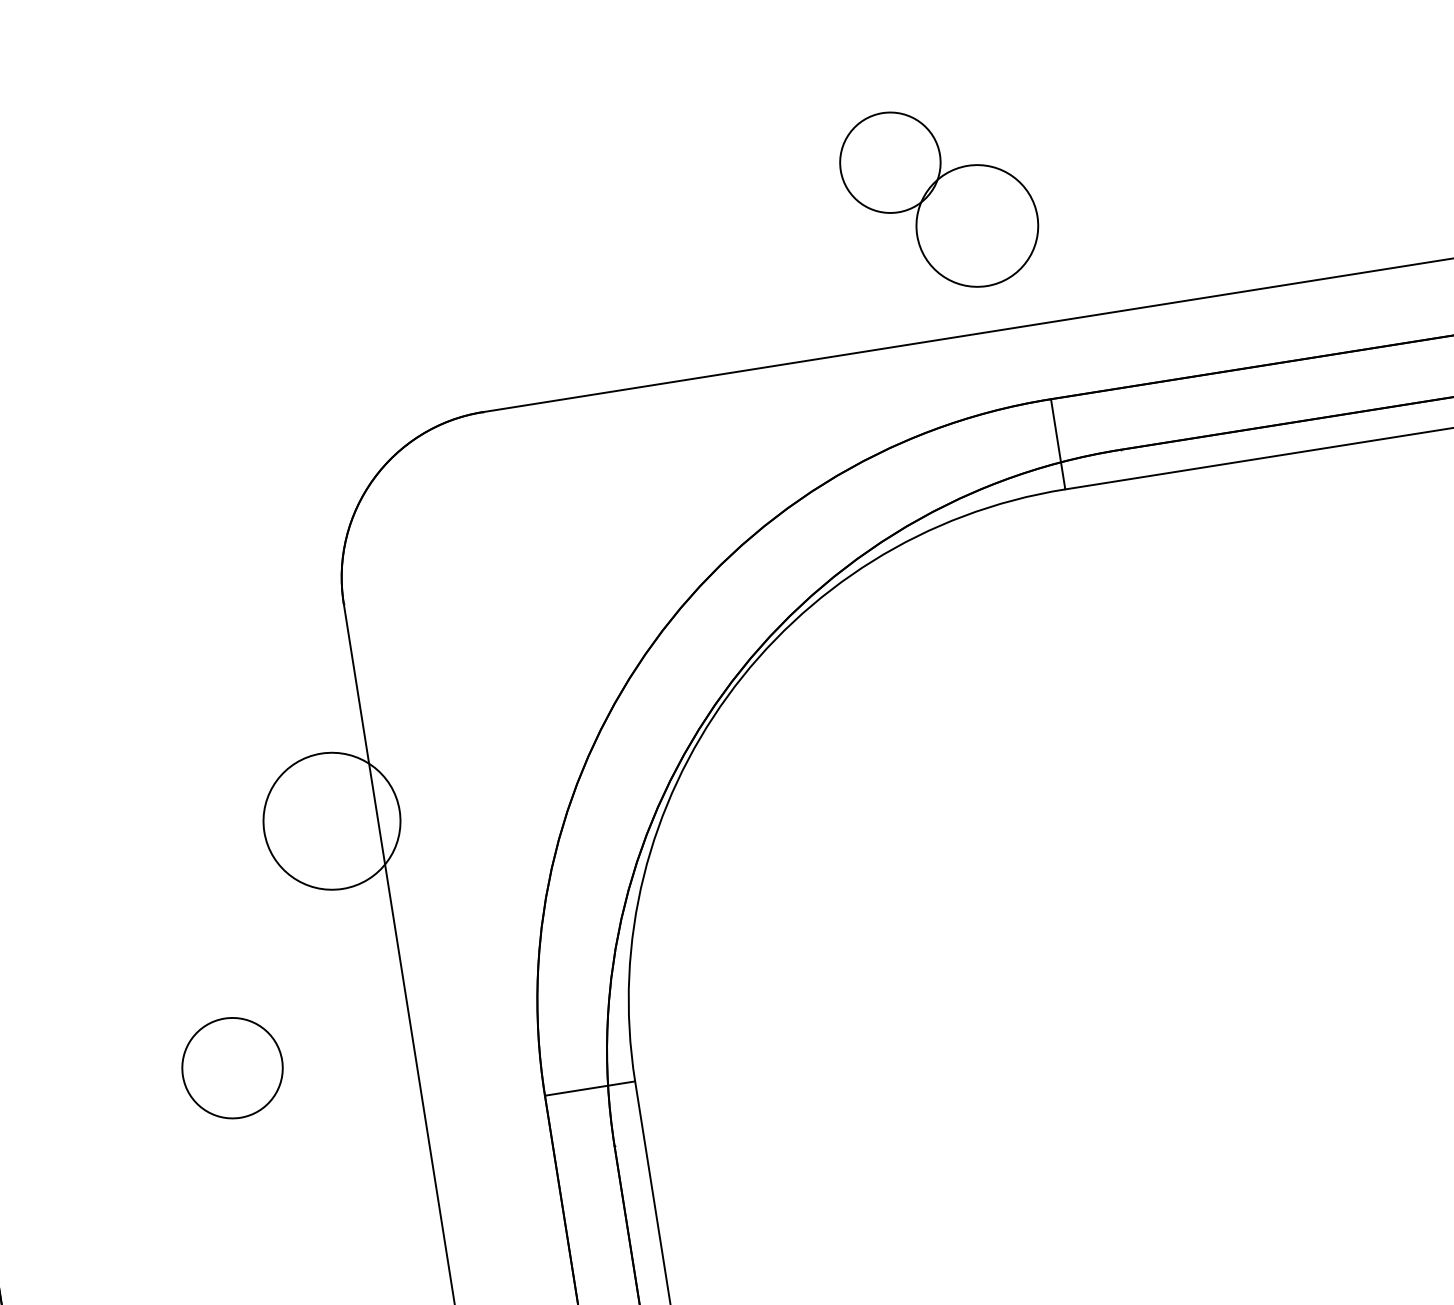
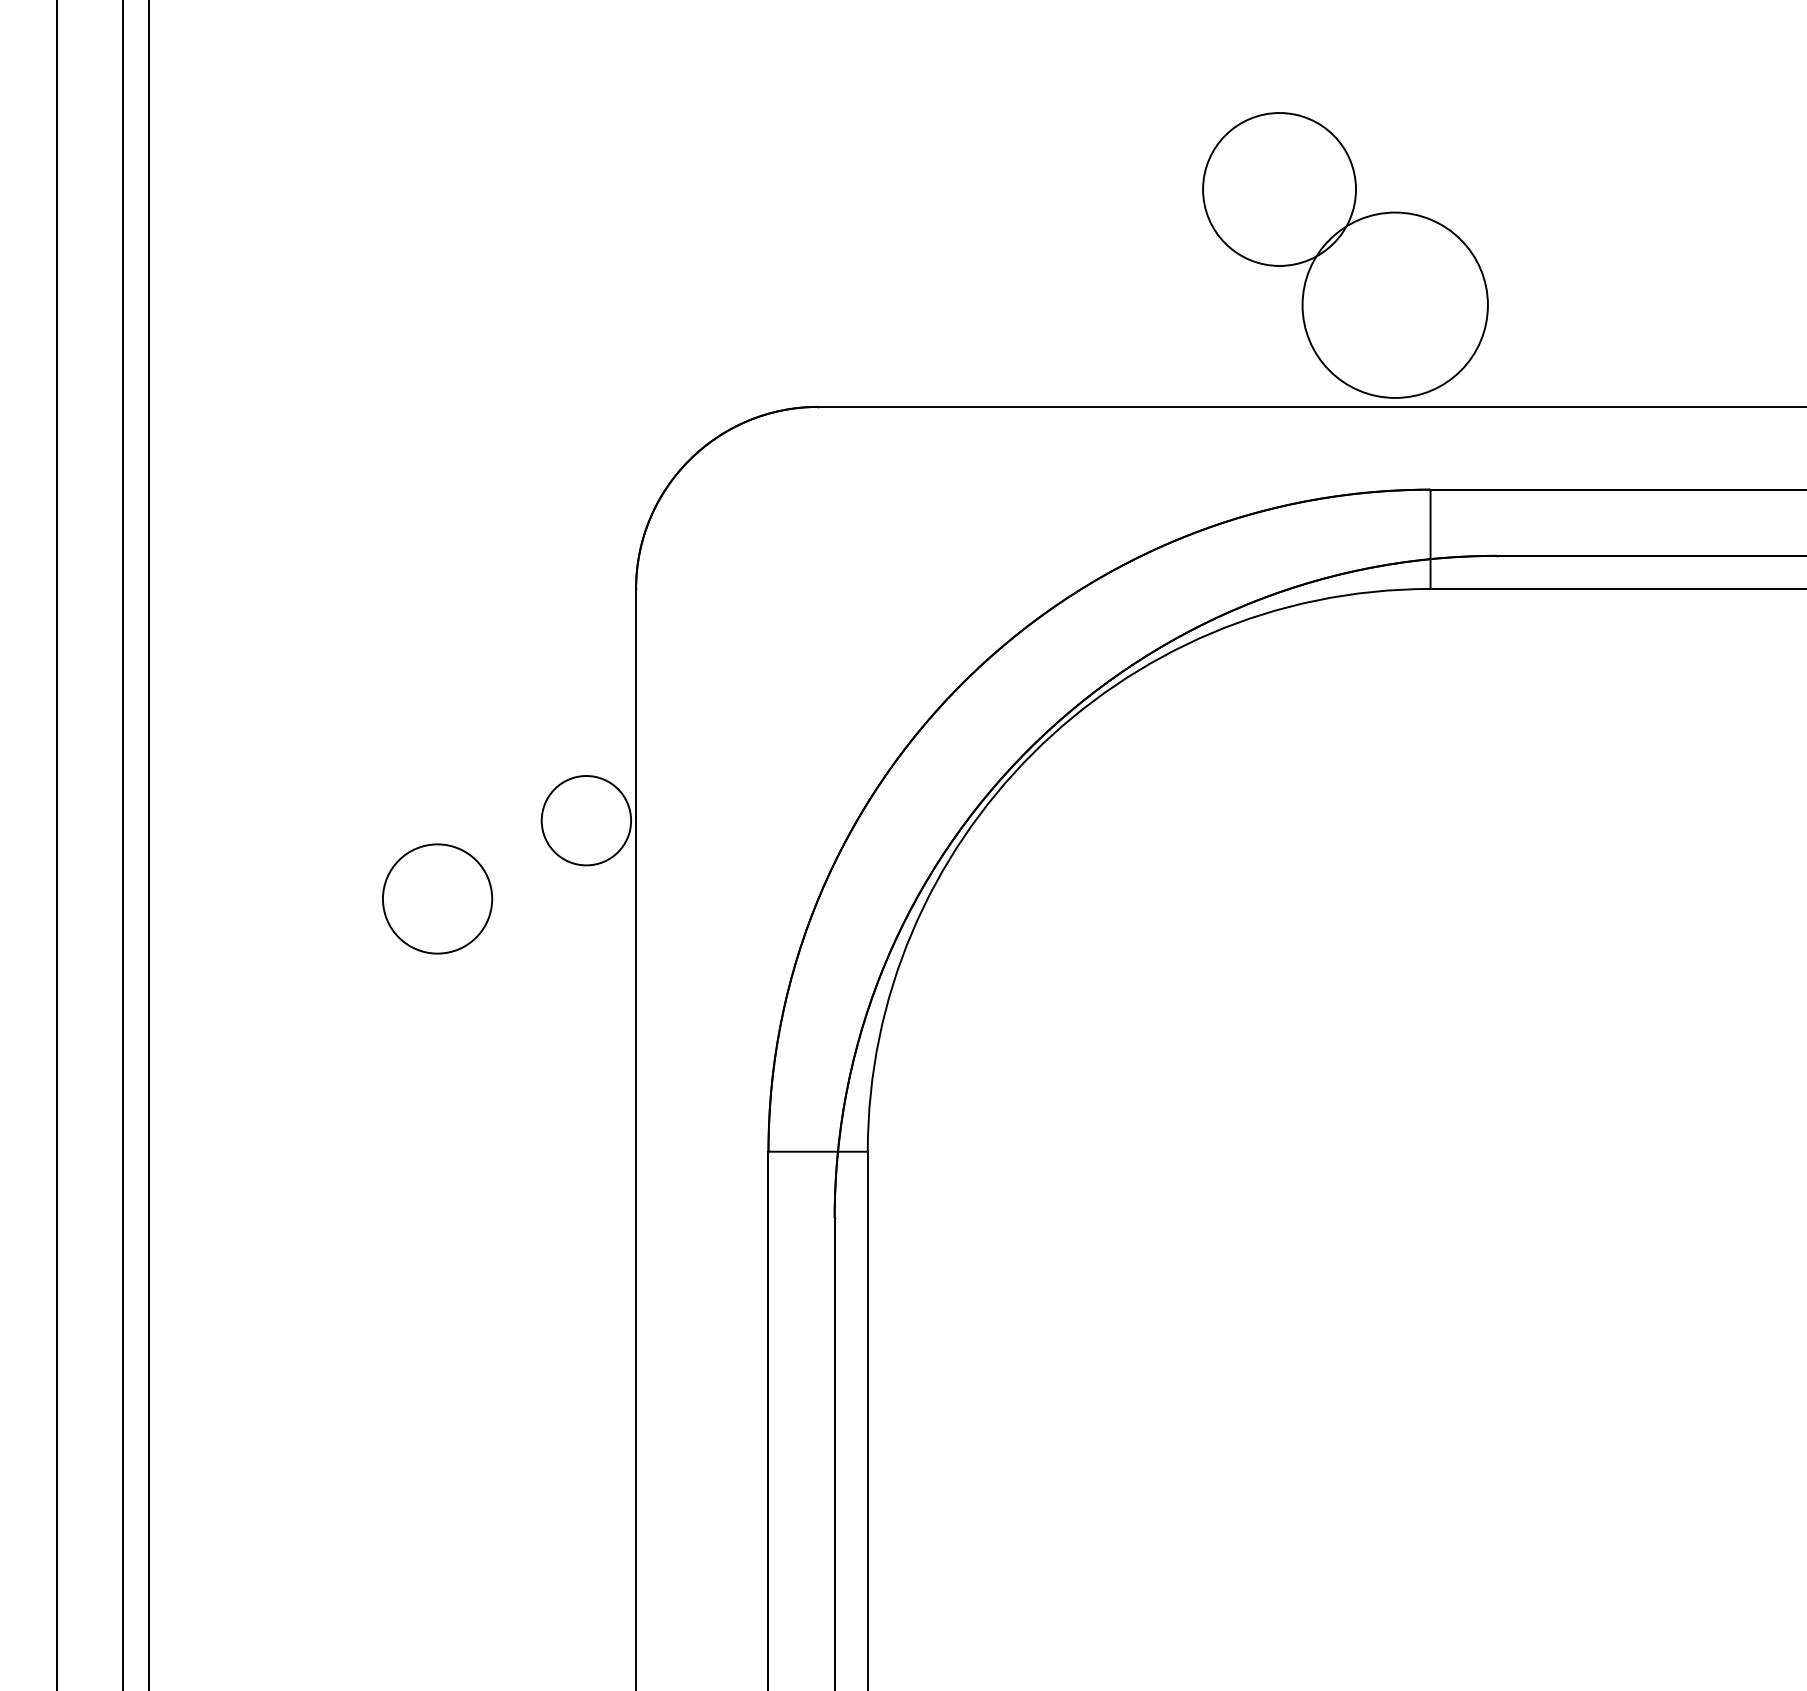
part: (939, 198) -> (1344, 255), size x1.4
circle: (331, 821) -> (585, 820), size x0.6
circle: (232, 1067) -> (437, 898), moved

